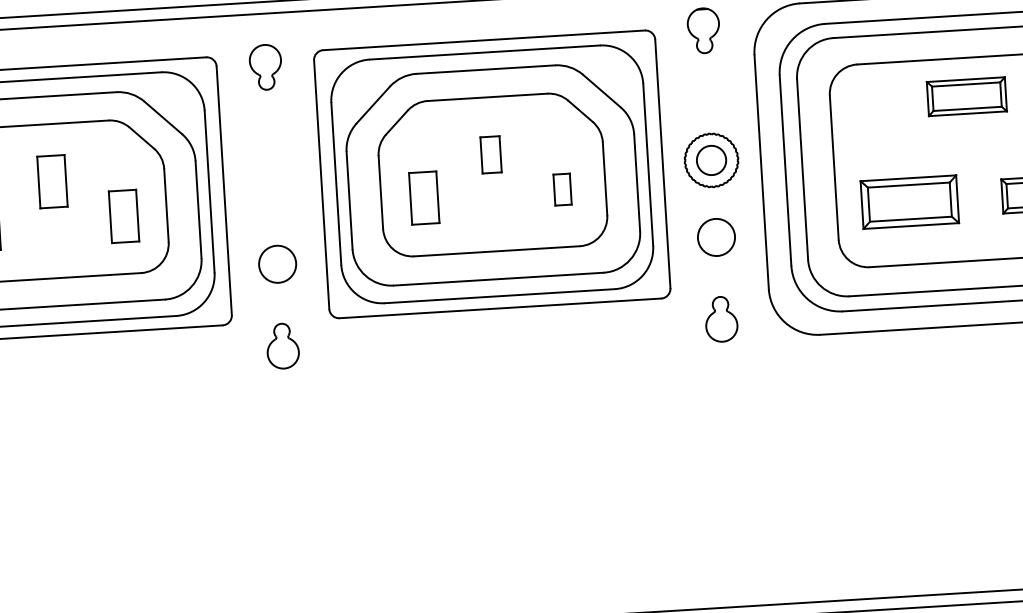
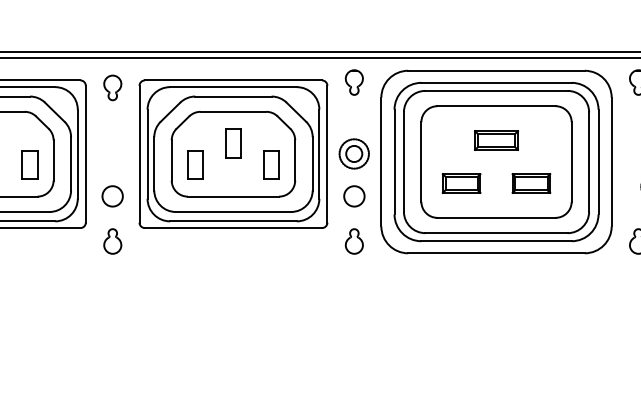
part: (966, 96) -> (496, 140), moved
part: (491, 154) -> (233, 143), size x1.43
part: (562, 188) -> (271, 164), size x1.67
part: (909, 202) -> (461, 183), size x0.71

